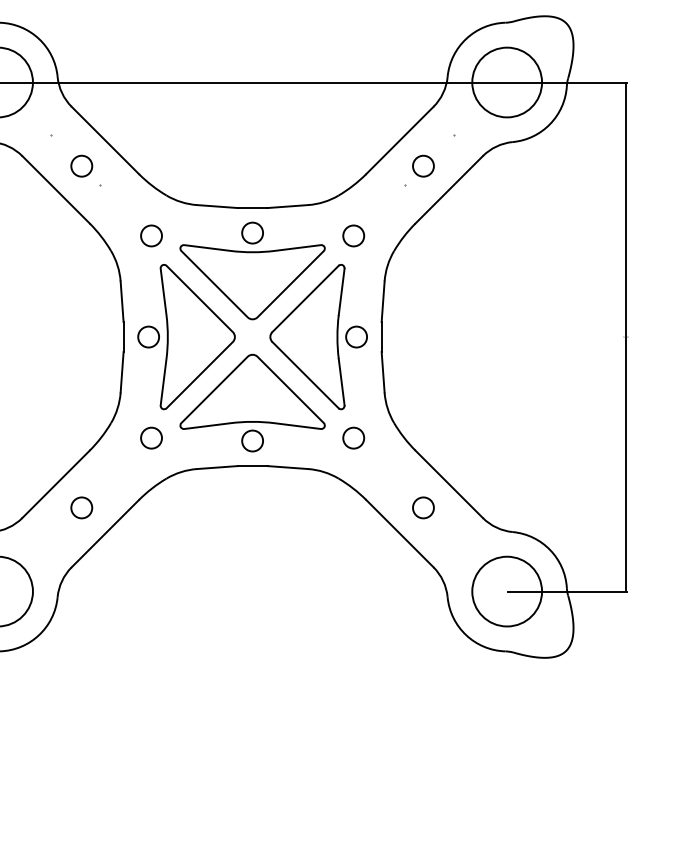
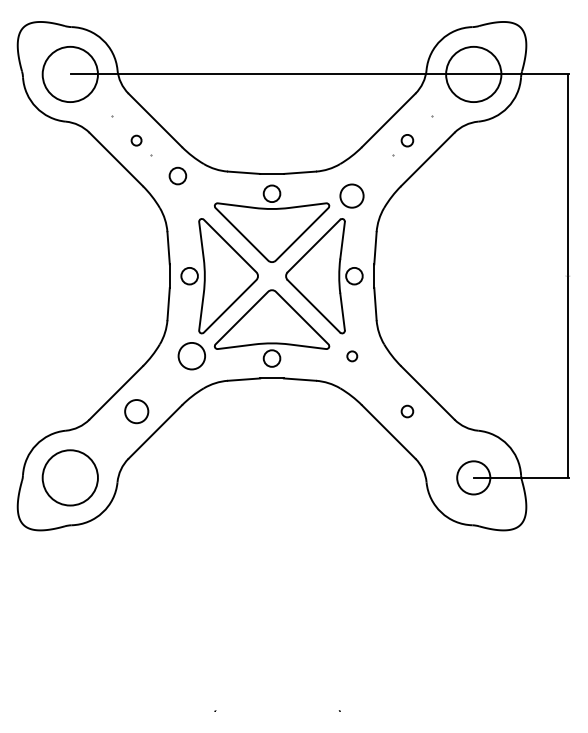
circle: (81, 165) -> (136, 140), size x0.6
circle: (423, 165) -> (407, 140), size x0.7
circle: (150, 235) -> (177, 175), moved
circle: (354, 235) -> (352, 195), size x1.4
circle: (150, 438) -> (191, 356), size x1.6
circle: (354, 438) -> (352, 356), size x0.6
circle: (81, 507) -> (136, 411), size x1.4
circle: (423, 507) -> (407, 411), size x0.7
circle: (506, 591) -> (473, 477), size x0.6

